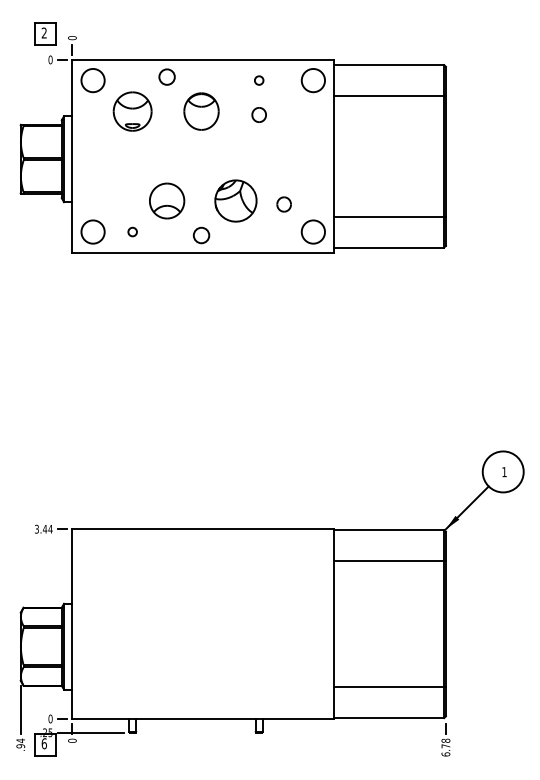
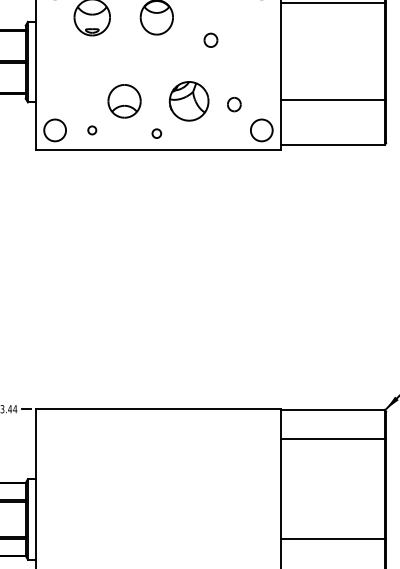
part: (258, 114) -> (210, 39), moved
line: (389, 216) -> (333, 99), moved
circle: (201, 235) -> (156, 133), size x0.6
line: (389, 687) -> (333, 539), moved

